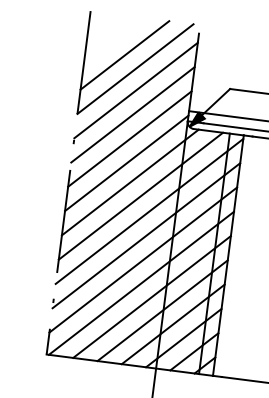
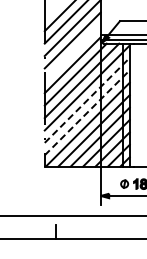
line: (129, 138) -> (72, 52), removed
line: (146, 235) -> (87, 100), solid -> dashed
line: (143, 259) -> (87, 112), solid -> dashed

